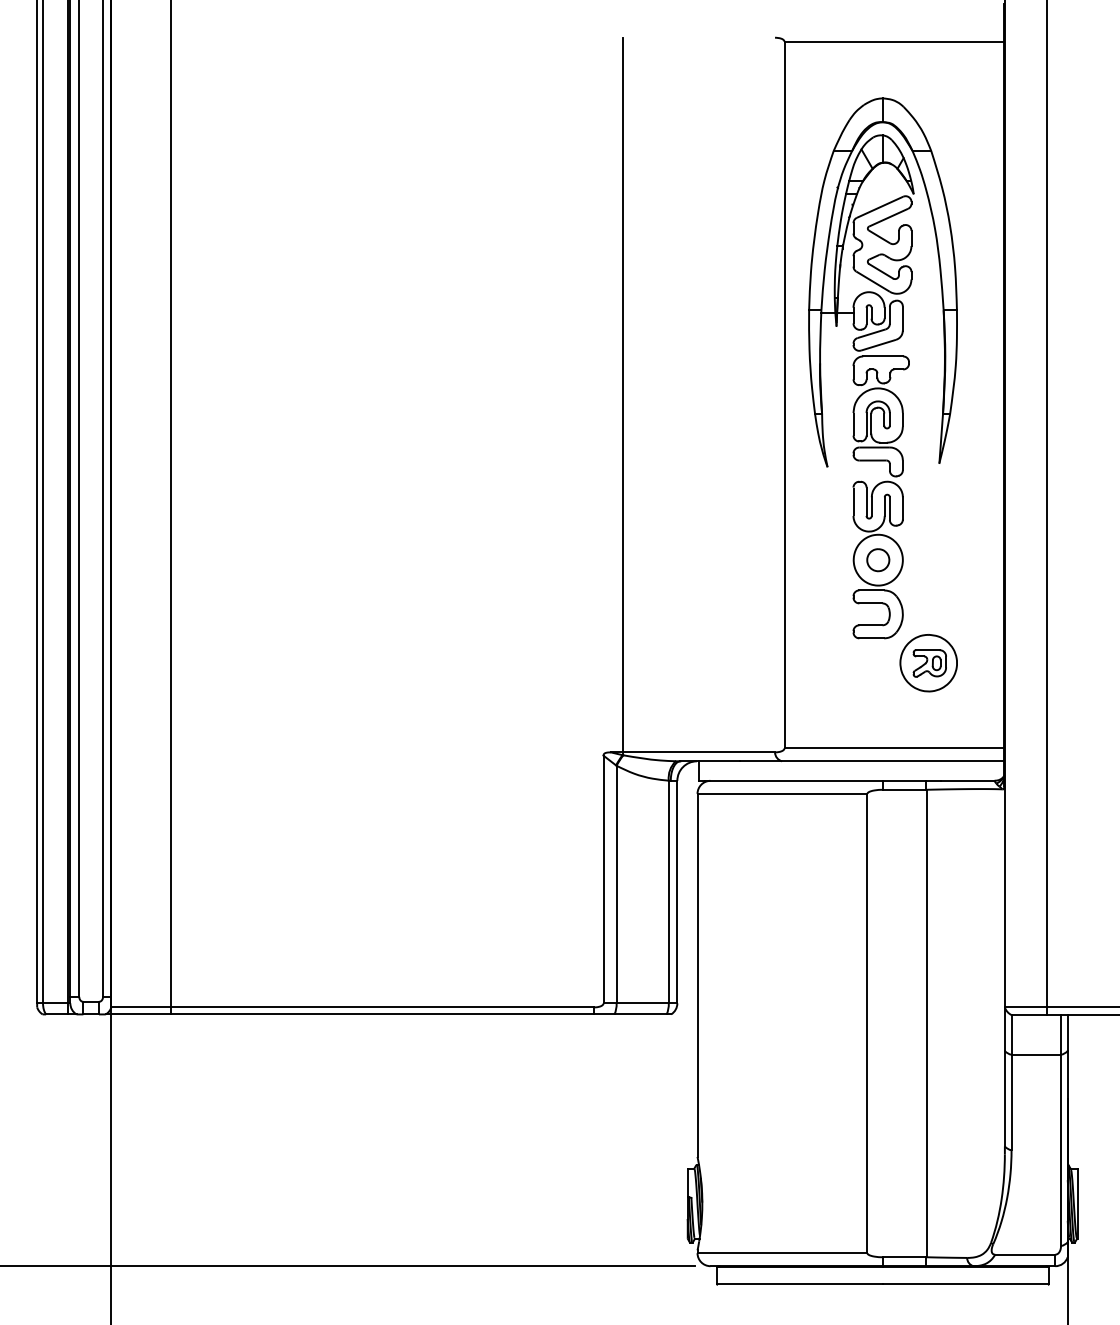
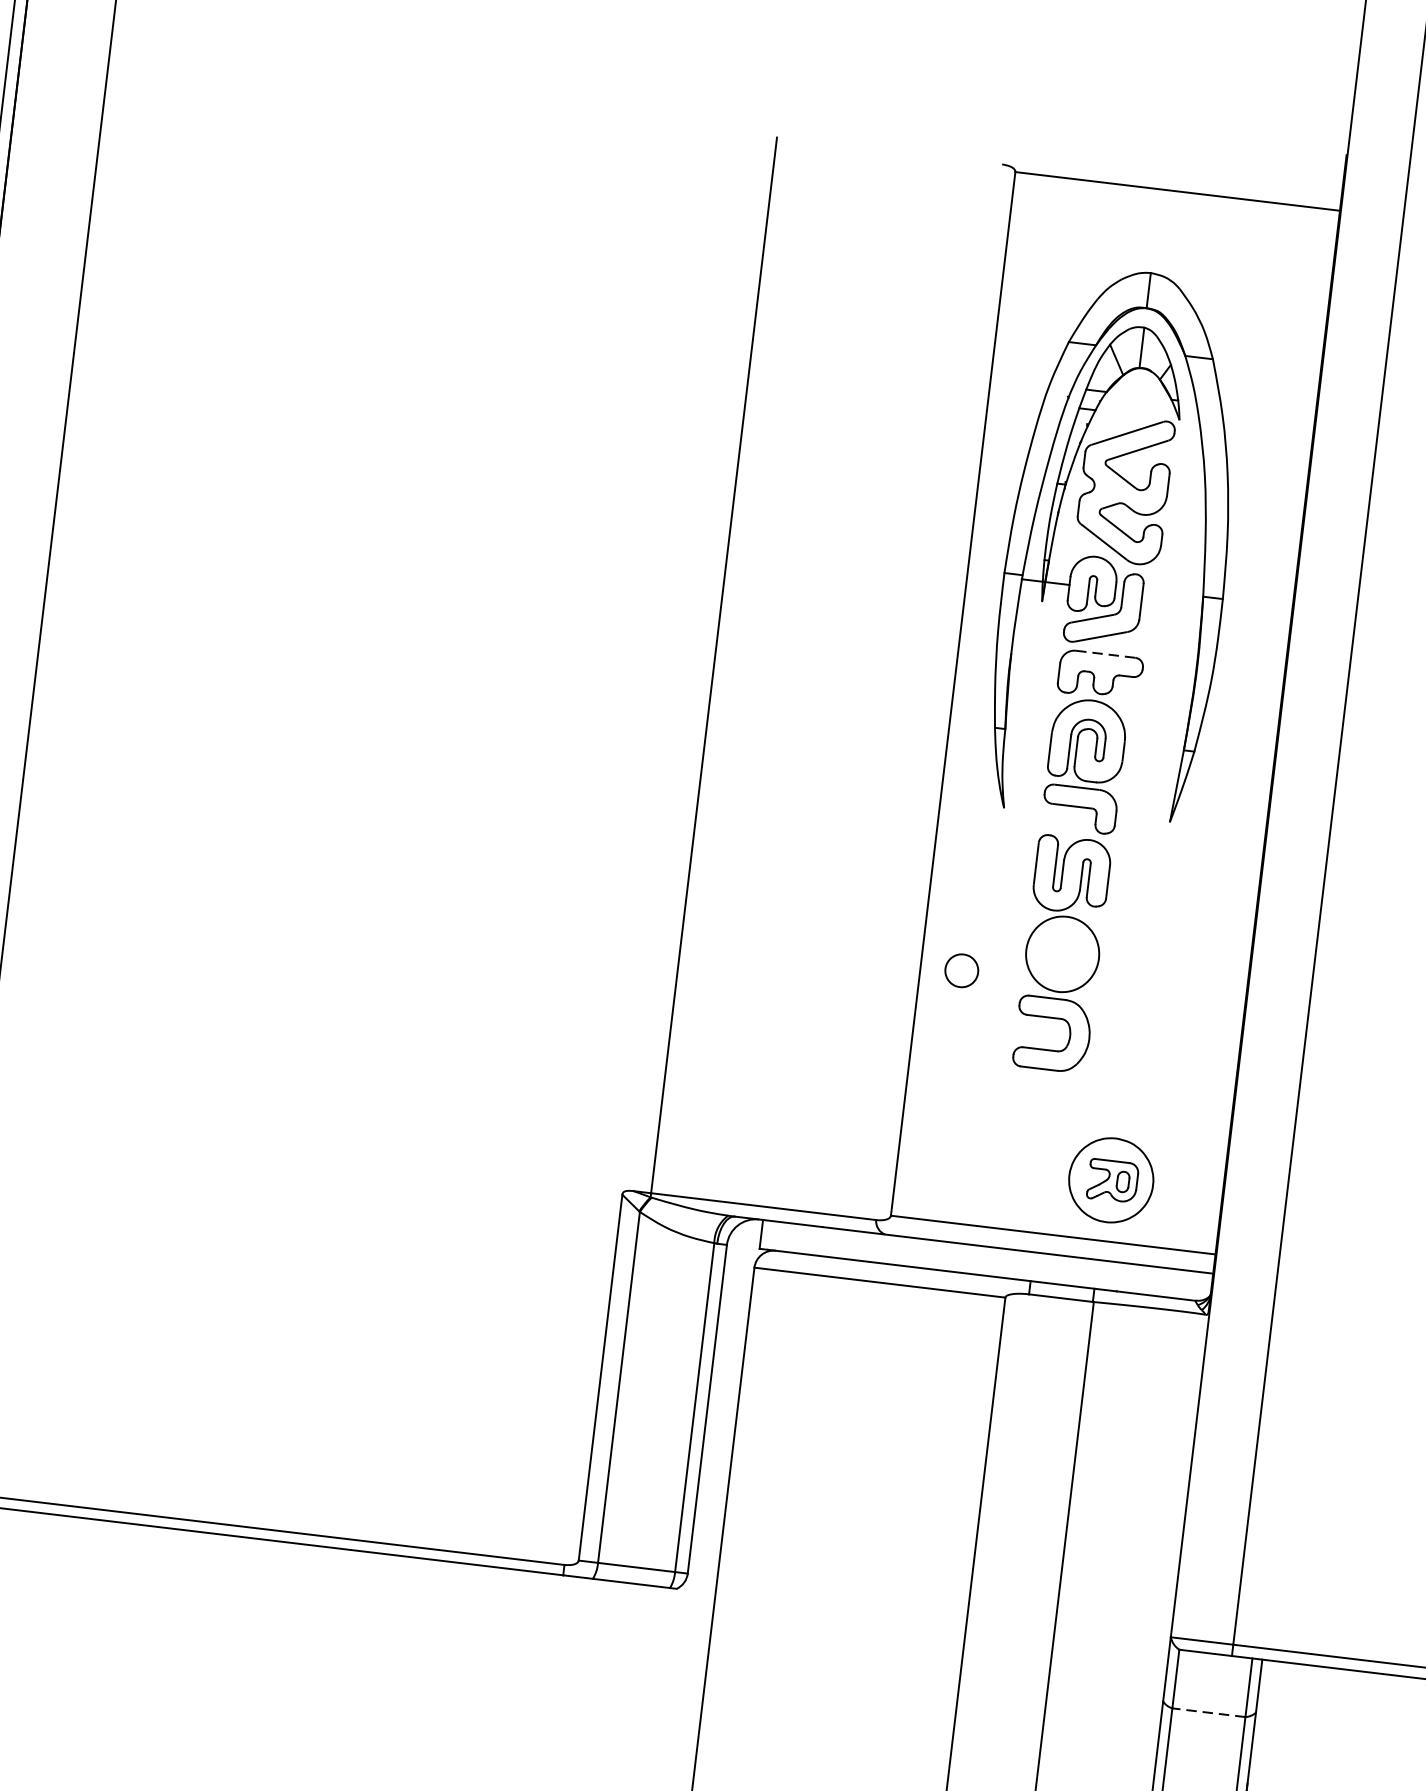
line: (883, 356) -> (1106, 654), solid -> dashed
part: (878, 560) -> (962, 971), moved
part: (928, 663) -> (1110, 1180), moved
line: (1036, 1054) -> (1209, 1712), solid -> dashed

